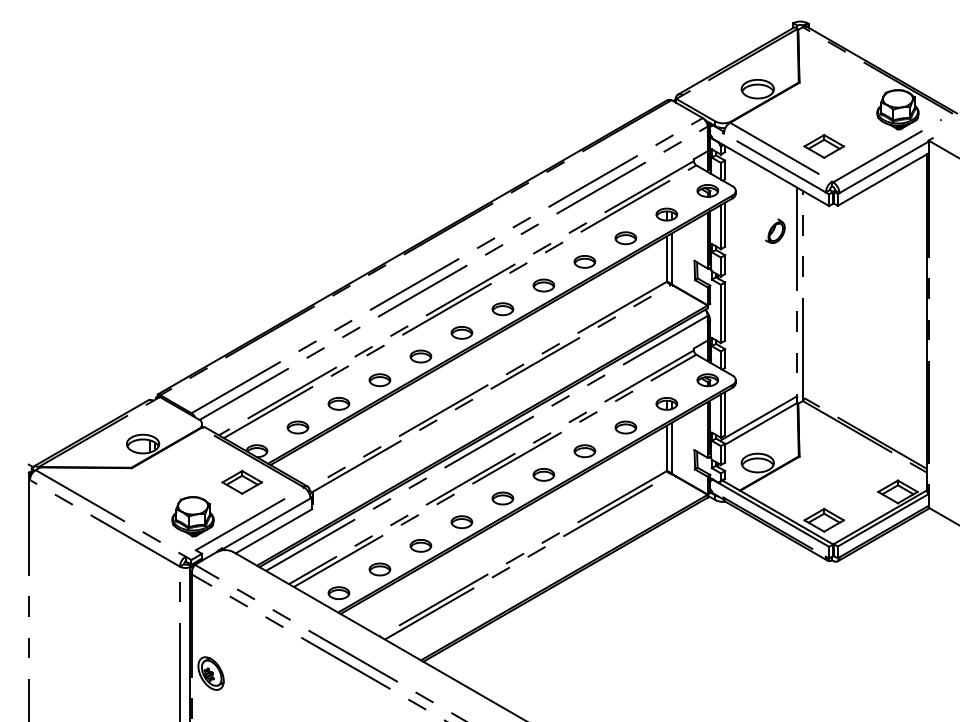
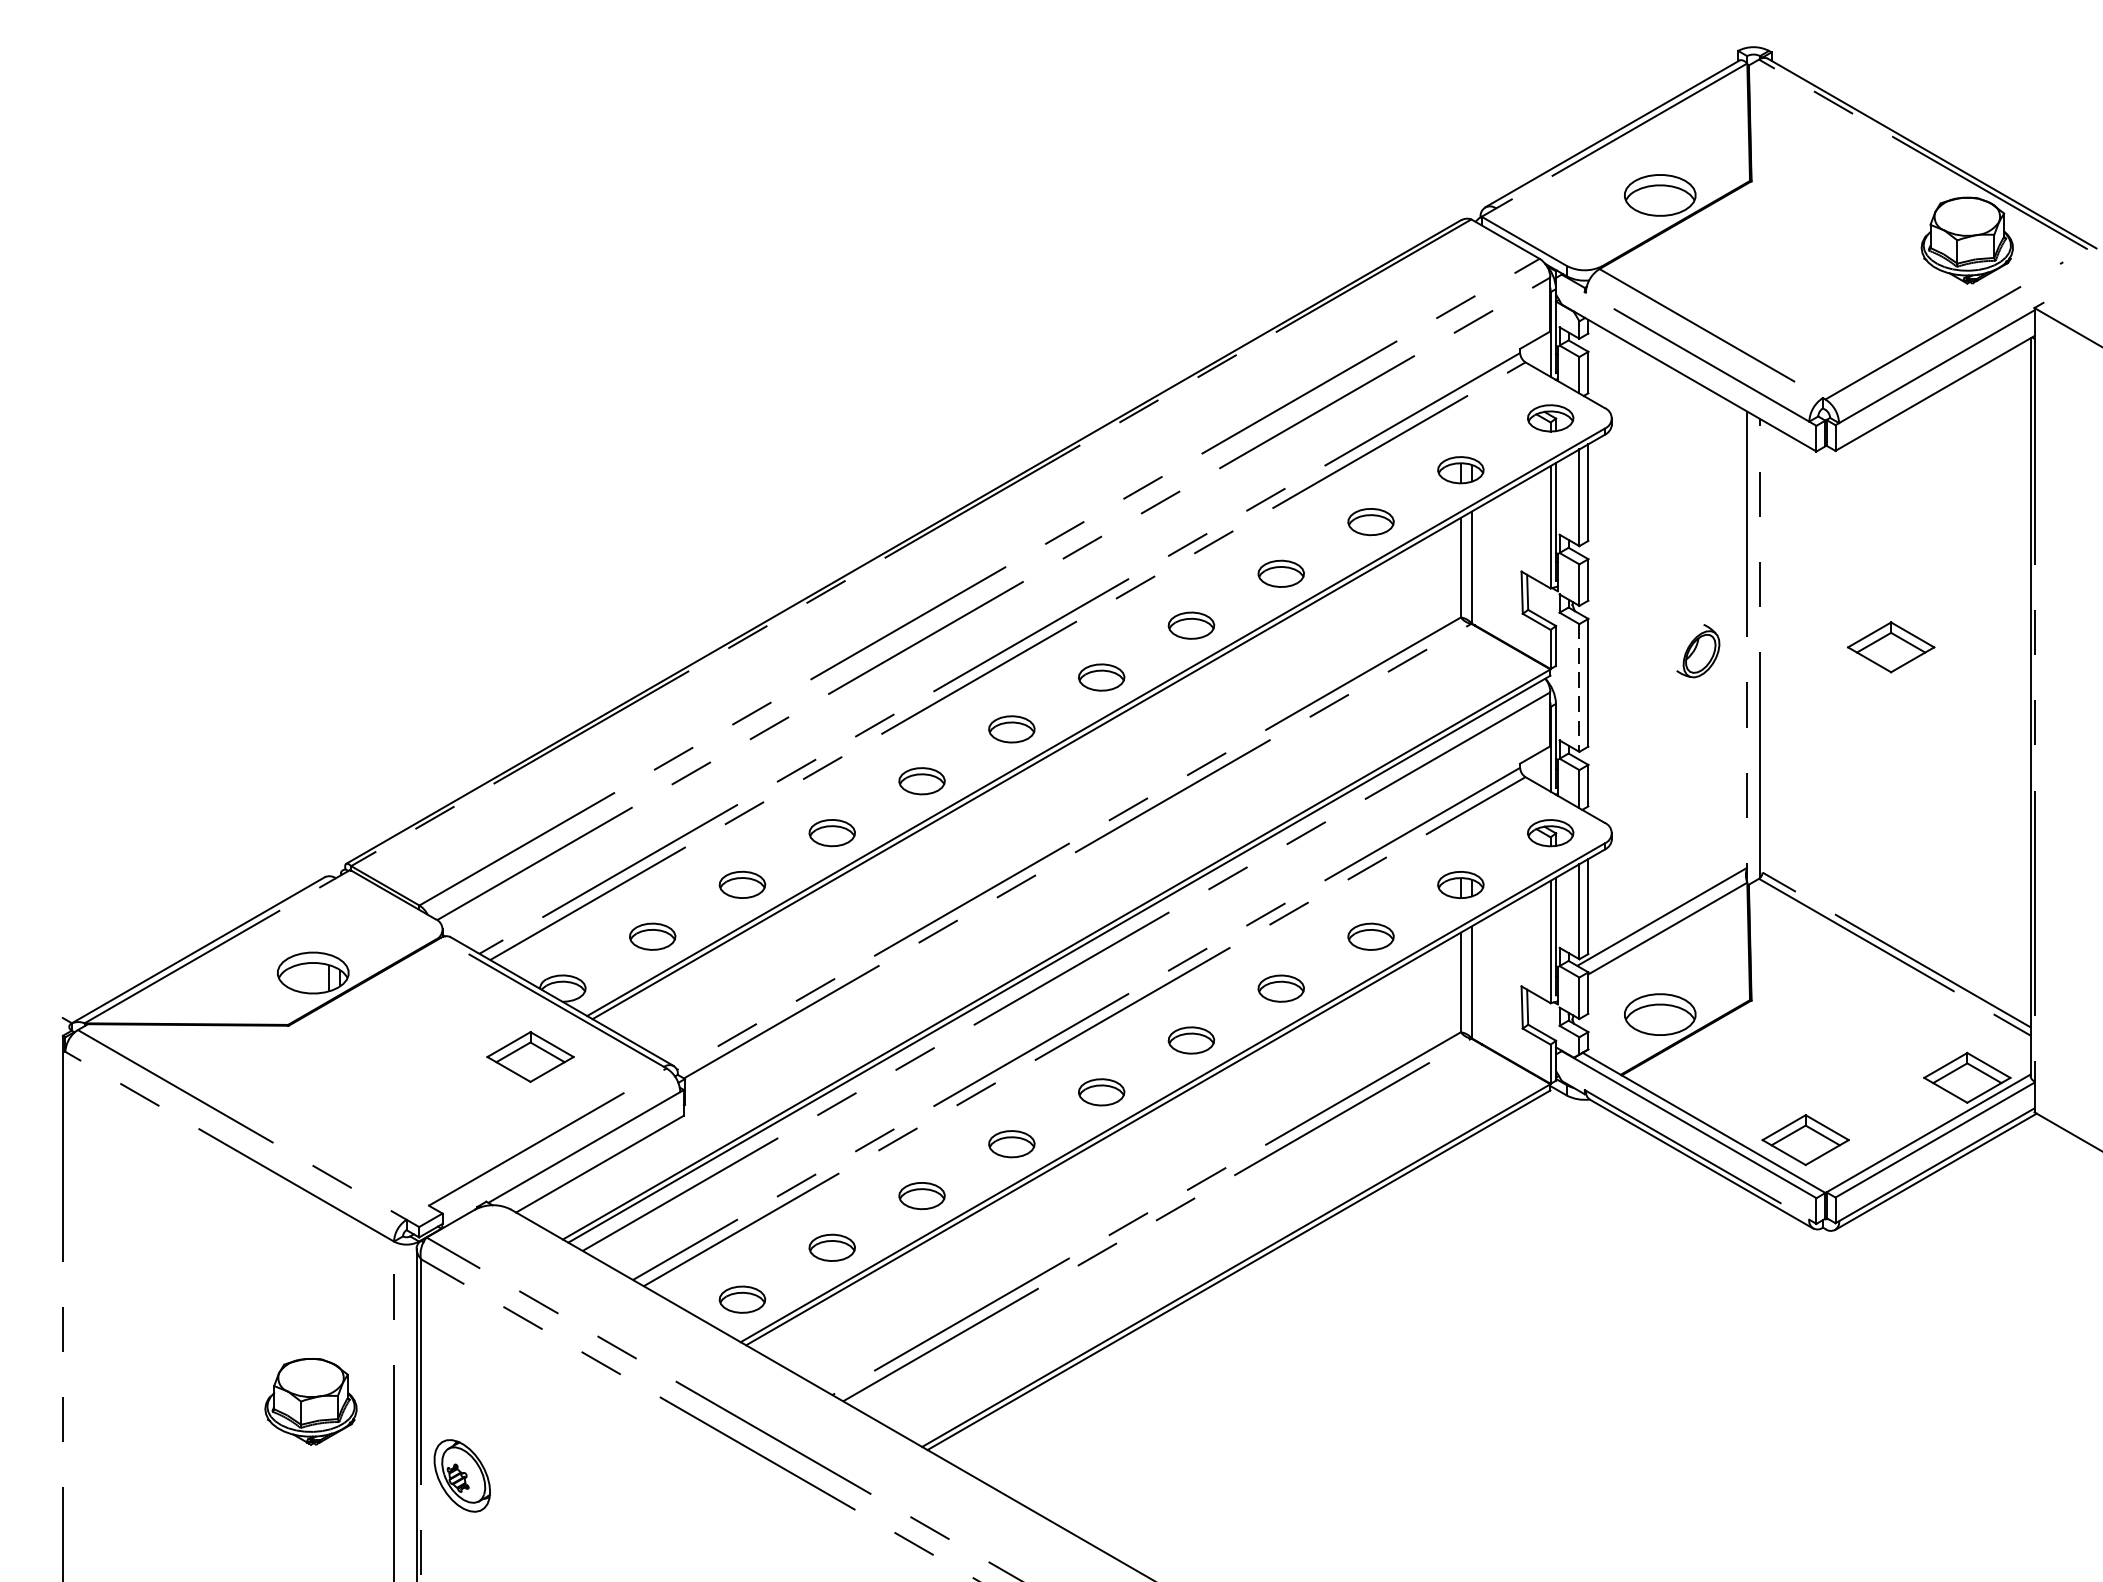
part: (823, 146) -> (1889, 647), moved
part: (775, 230) -> (1698, 649), moved
line: (720, 314) -> (1578, 689), solid -> dashed
part: (192, 516) -> (309, 1401), moved

